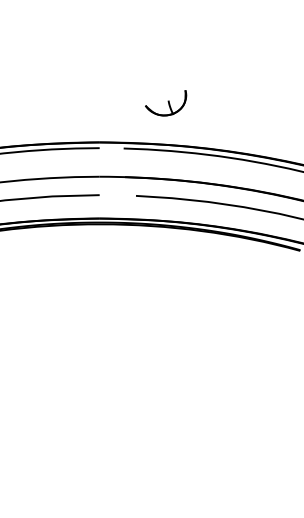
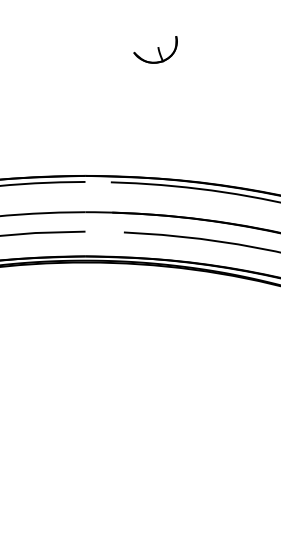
part: (166, 103) -> (156, 50), moved

